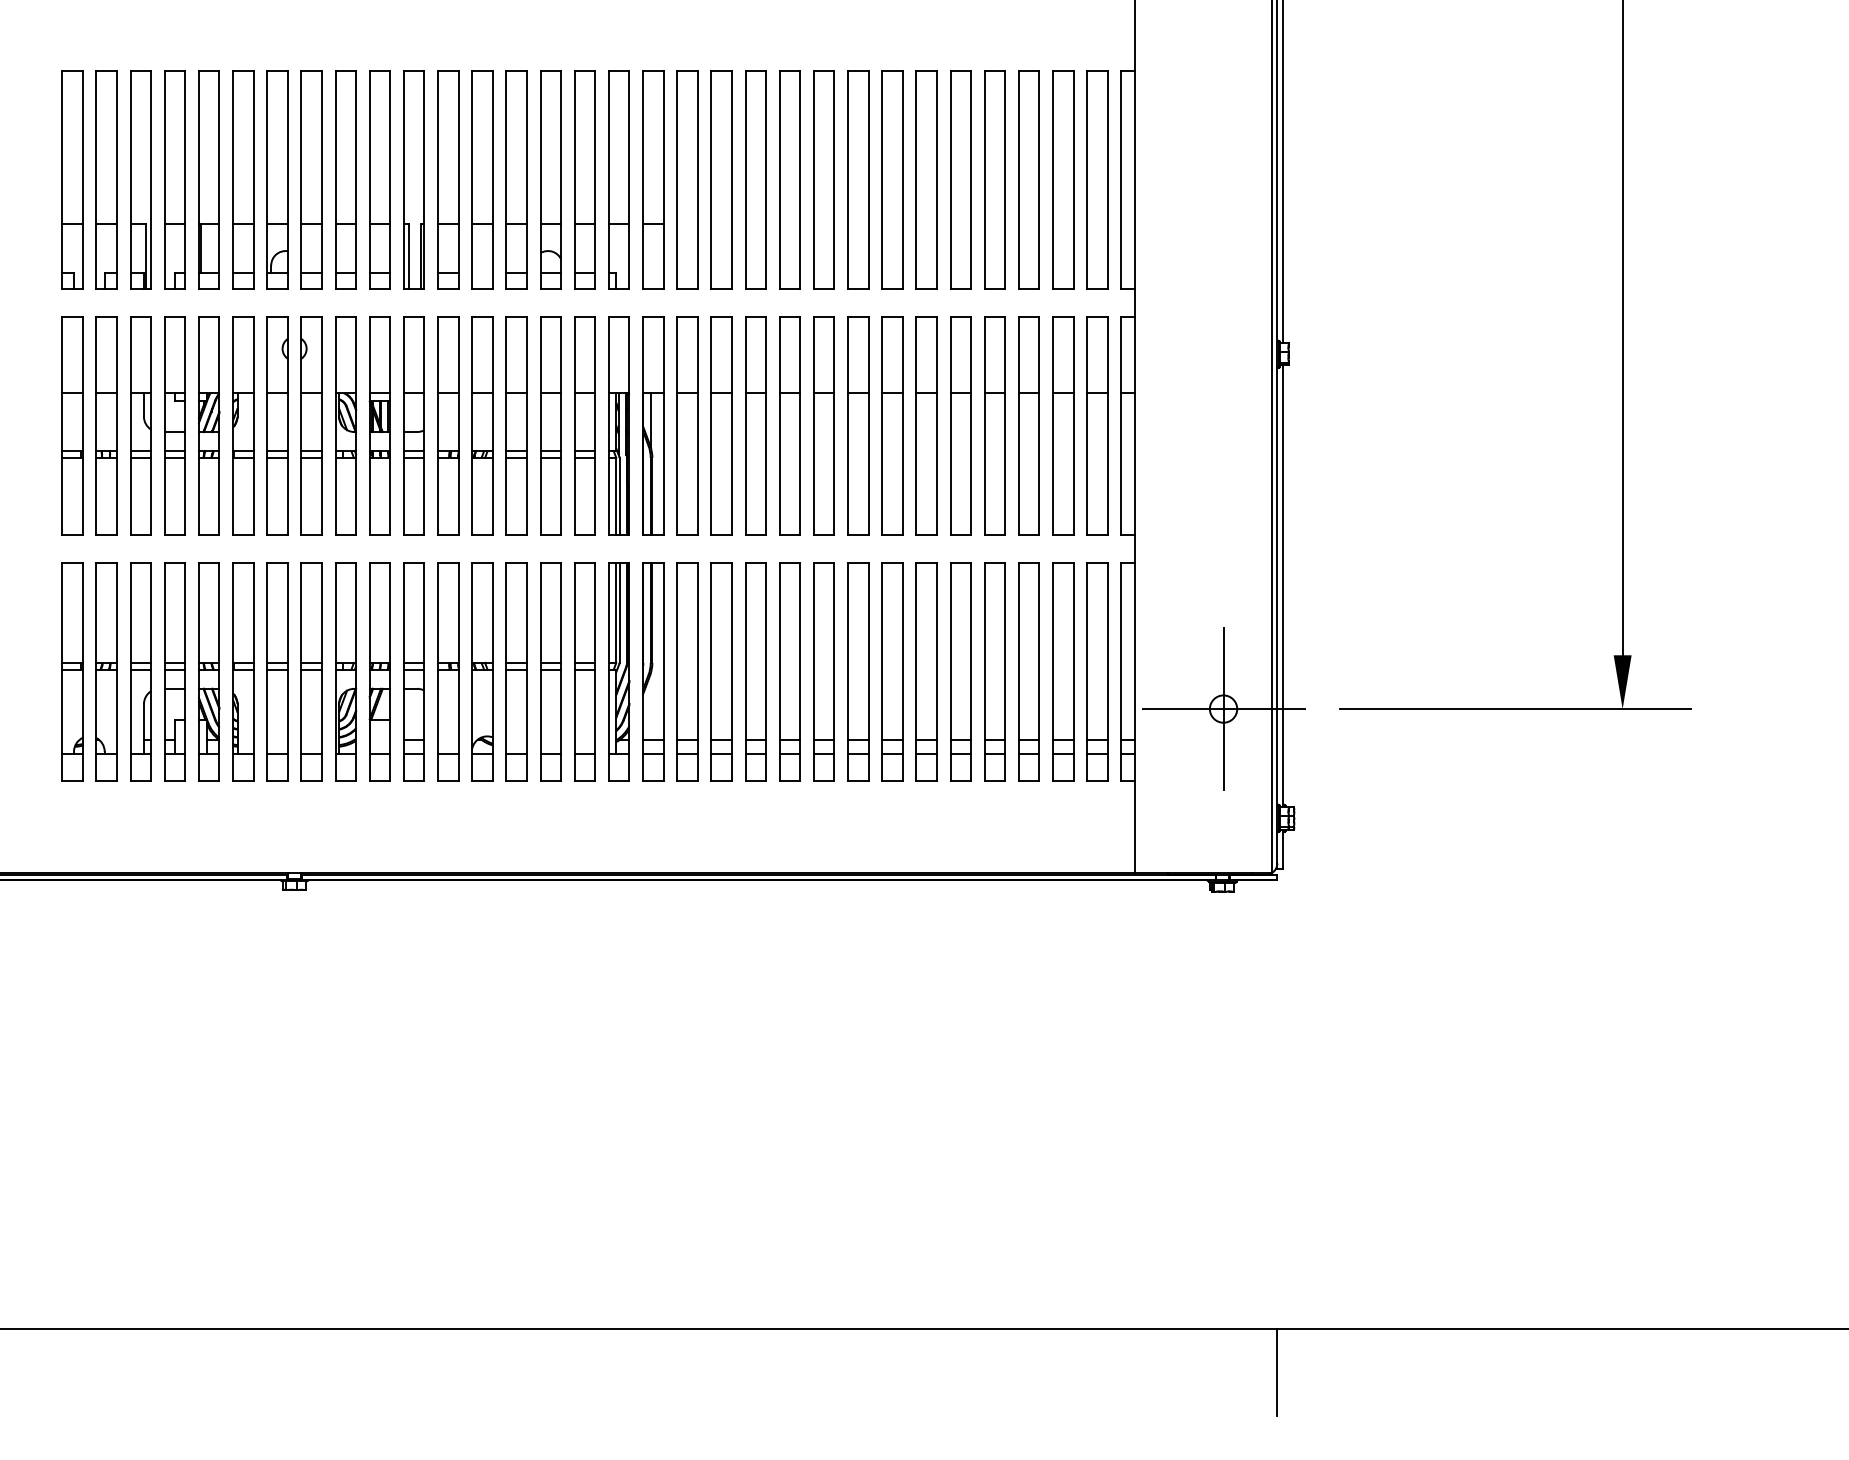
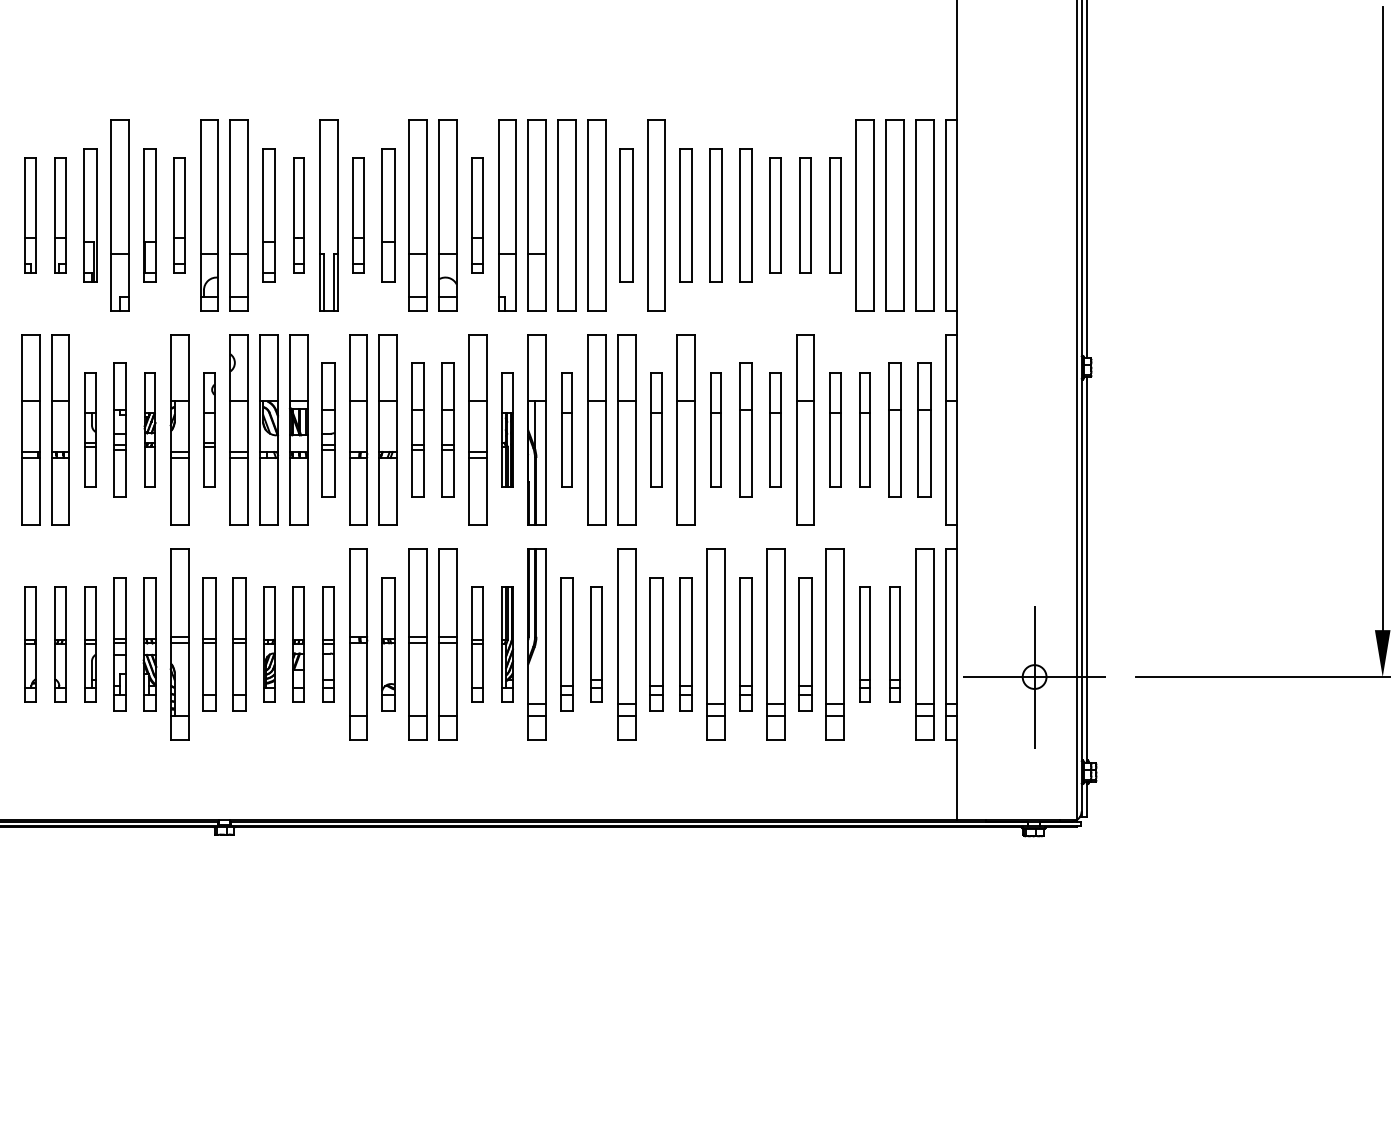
part: (72, 179) -> (30, 215), size x0.6
part: (106, 179) -> (60, 215), size x0.6
part: (140, 179) -> (89, 215), size x0.7
part: (208, 179) -> (149, 215), size x0.7
part: (243, 179) -> (179, 215), size x0.6
part: (345, 179) -> (268, 215), size x0.7
part: (379, 179) -> (298, 215), size x0.6
part: (448, 179) -> (358, 215), size x0.6
part: (482, 179) -> (388, 215), size x0.7
part: (584, 179) -> (477, 215), size x0.6
part: (755, 179) -> (626, 215), size x0.7
part: (823, 179) -> (685, 215), size x0.7
part: (858, 179) -> (716, 215), size x0.7
part: (892, 179) -> (745, 215), size x0.7
part: (926, 179) -> (775, 215), size x0.6
part: (960, 179) -> (805, 215), size x0.6
part: (994, 179) -> (834, 215), size x0.6
part: (140, 425) -> (89, 429), size x0.6
part: (174, 425) -> (119, 429), size x0.7
part: (209, 425) -> (150, 429), size x0.6
part: (277, 425) -> (209, 429), size x0.6
part: (413, 425) -> (328, 429), size x0.7
part: (516, 425) -> (417, 429), size x0.7
part: (550, 425) -> (447, 429), size x0.7
part: (618, 425) -> (506, 429), size x0.6
part: (687, 425) -> (567, 429), size x0.6
part: (789, 425) -> (656, 429), size x0.6
part: (858, 425) -> (716, 429), size x0.6
part: (892, 425) -> (745, 429), size x0.7
part: (926, 425) -> (775, 429), size x0.6
part: (994, 425) -> (834, 429), size x0.6
part: (1028, 425) -> (864, 429), size x0.6
part: (1063, 425) -> (895, 429), size x0.7
part: (1097, 425) -> (924, 429), size x0.7
part: (72, 671) -> (30, 644), size x0.6
part: (106, 671) -> (60, 644), size x0.6
part: (140, 671) -> (89, 644), size x0.6
part: (174, 671) -> (119, 644), size x0.7
part: (209, 671) -> (150, 644), size x0.7
part: (277, 671) -> (209, 644), size x0.7
part: (311, 671) -> (239, 644), size x0.7
part: (346, 671) -> (269, 644), size x0.6
part: (379, 671) -> (298, 644), size x0.6
part: (413, 671) -> (328, 644), size x0.6
part: (482, 671) -> (388, 644), size x0.7
part: (584, 671) -> (477, 644), size x0.6
part: (619, 671) -> (507, 644), size x0.6
part: (687, 671) -> (567, 644), size x0.7
part: (721, 671) -> (596, 644), size x0.6
part: (789, 671) -> (656, 644), size x0.7
part: (823, 671) -> (685, 644), size x0.7
part: (892, 671) -> (745, 644), size x0.7
part: (960, 671) -> (805, 644), size x0.7
part: (1028, 671) -> (864, 644), size x0.6
part: (1063, 671) -> (895, 644), size x0.6

